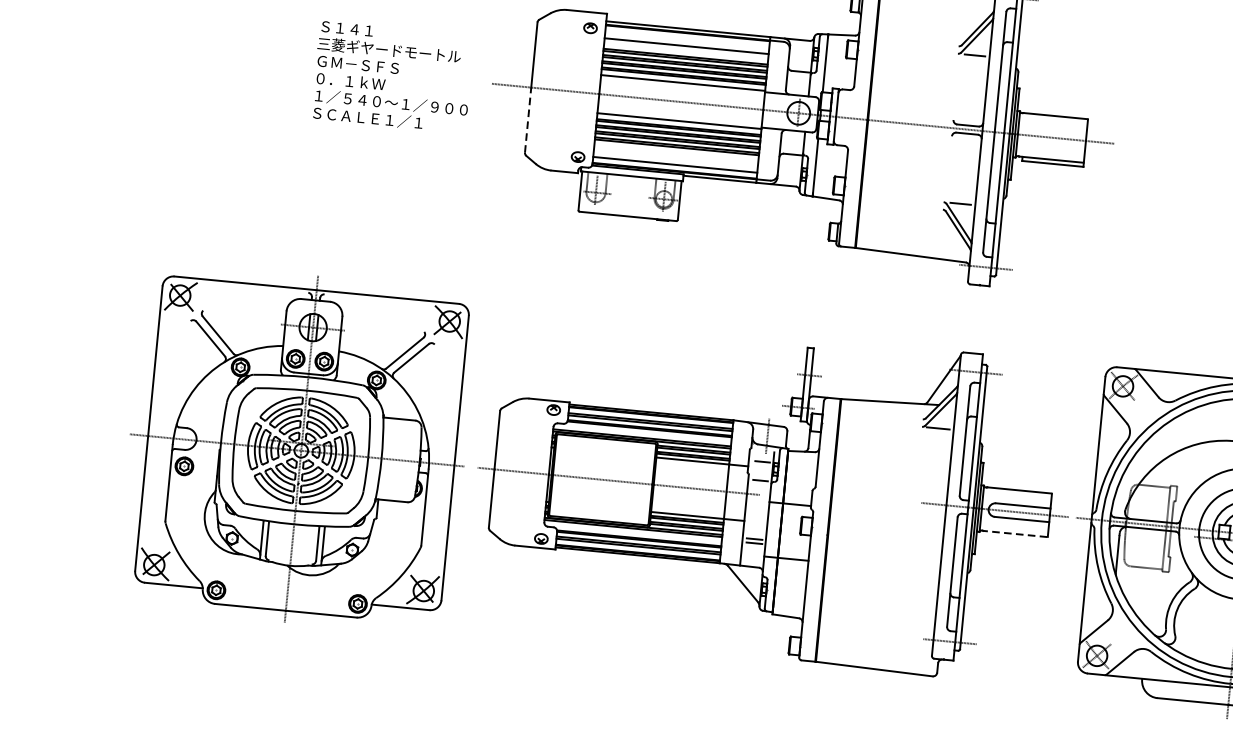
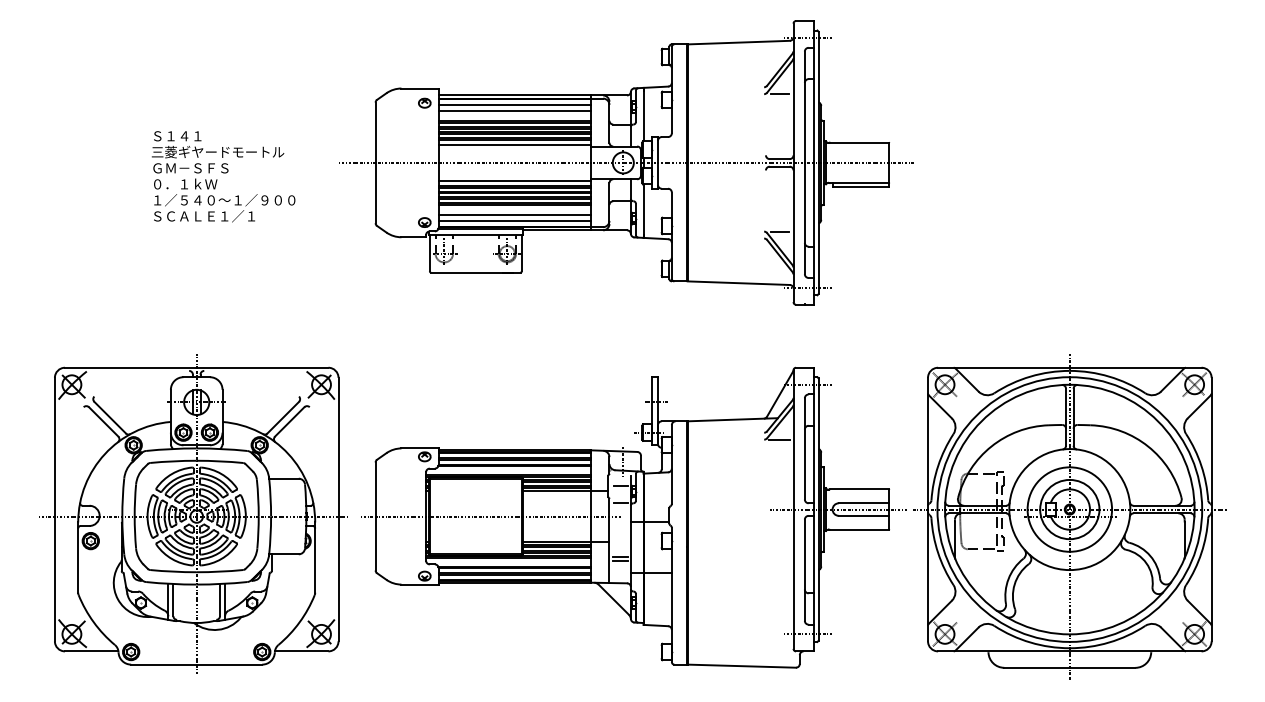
line: (687, 38) -> (514, 104), added
text: (392, 77) -> (223, 176), moved
line: (528, 119) -> (375, 192), dashed -> solid
line: (675, 157) -> (514, 214), added
line: (1015, 533) -> (859, 529), dashed -> solid

